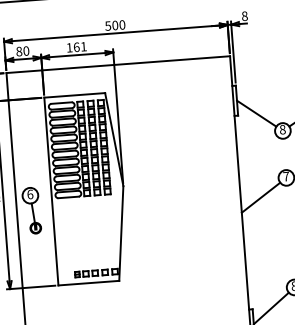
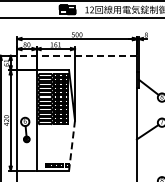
line: (118, 64) -> (77, 55), solid -> dashed
line: (120, 235) -> (71, 146), solid -> dashed

